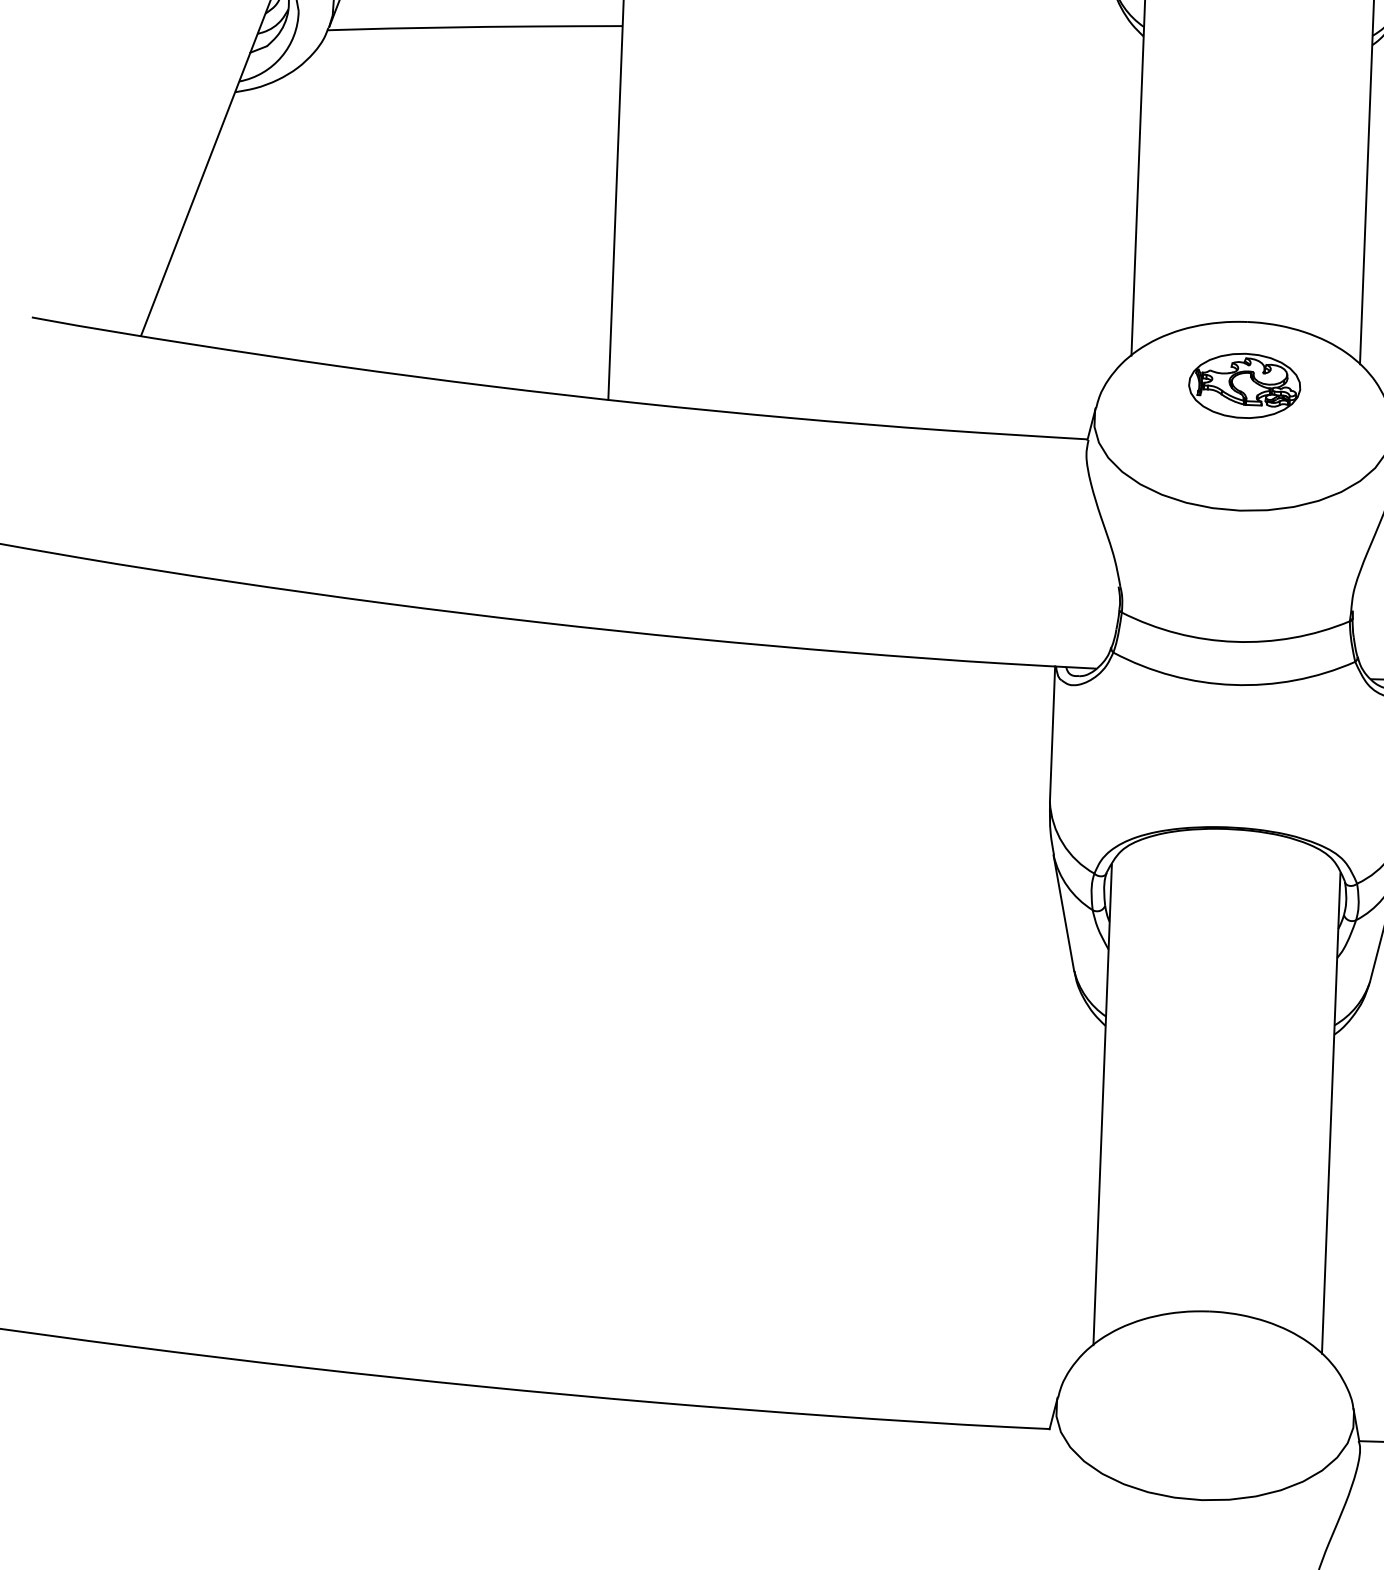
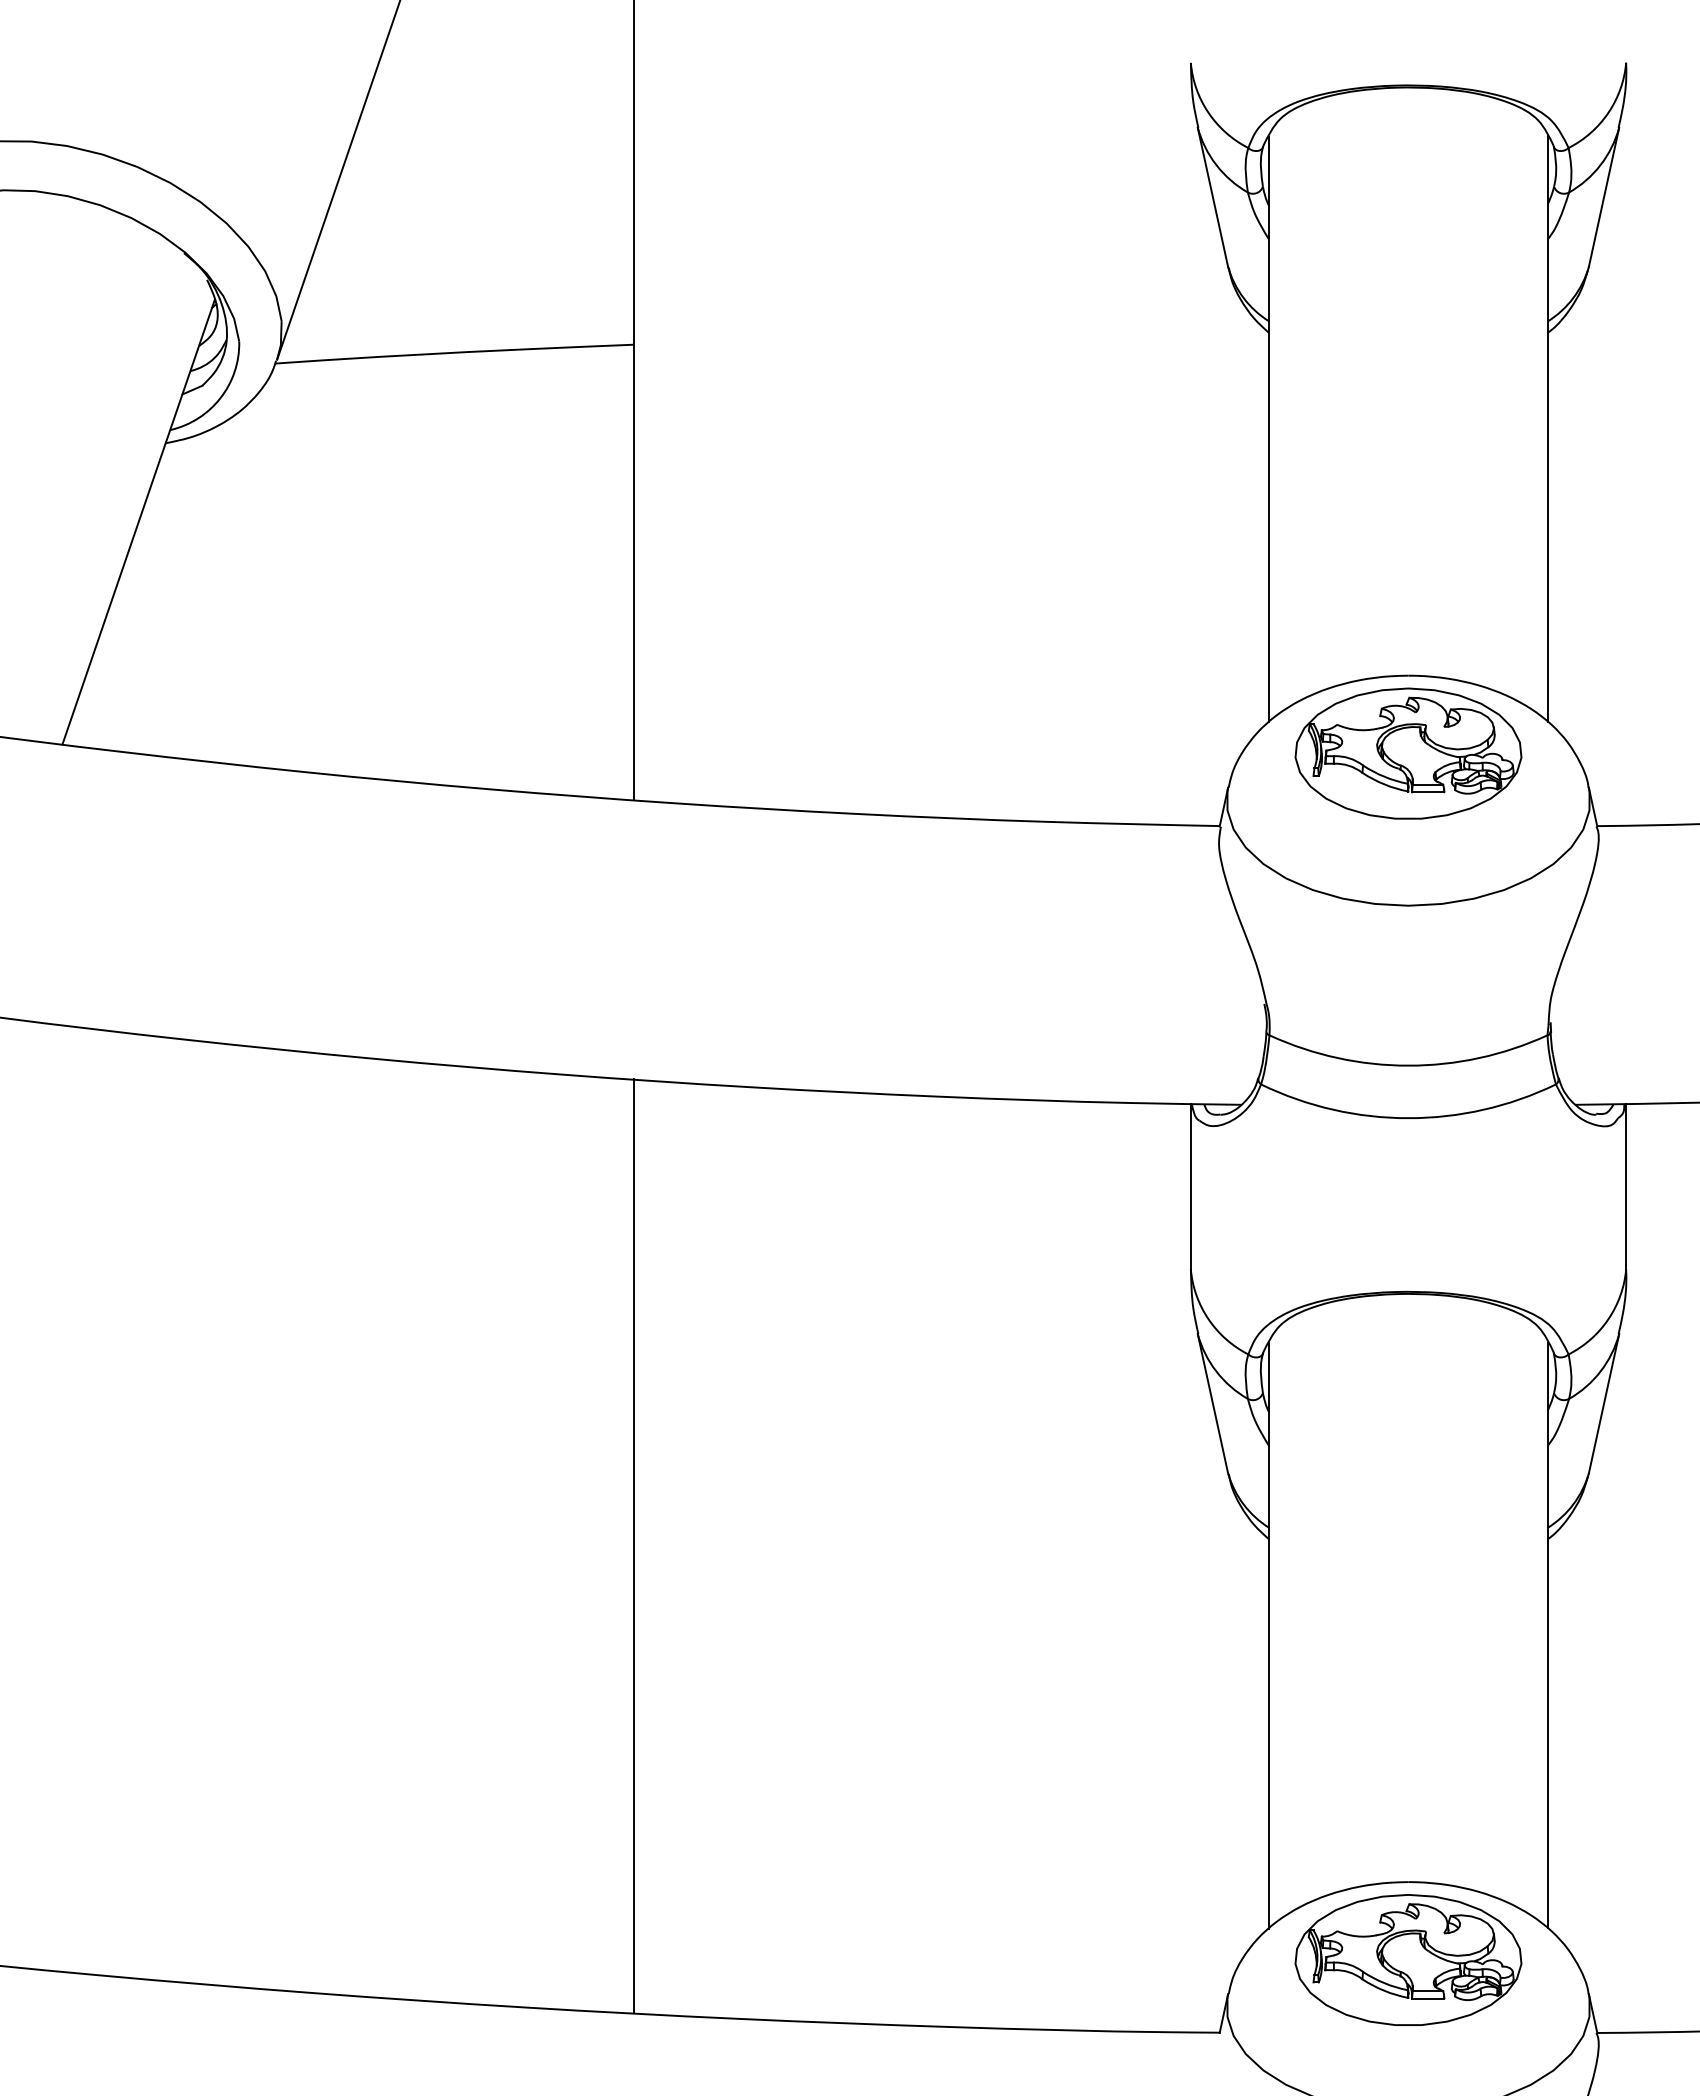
part: (1244, 385) -> (1408, 753), size x1.67
line: (584, 1011) -> (634, 1546), added
part: (1206, 1374) -> (1408, 1959), added

